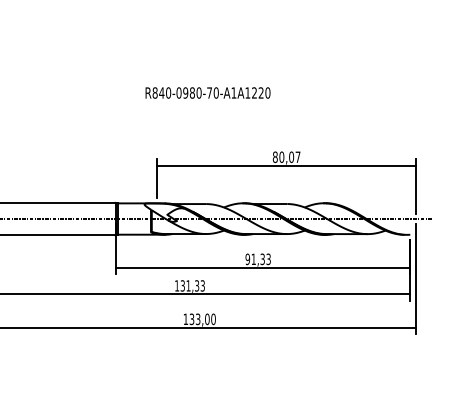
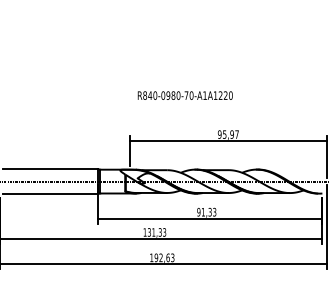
text: (207, 92) -> (184, 95), moved
text: (282, 156) -> (225, 134), 80,07 -> 95,97
text: (202, 319) -> (164, 257), 133,00 -> 192,63

